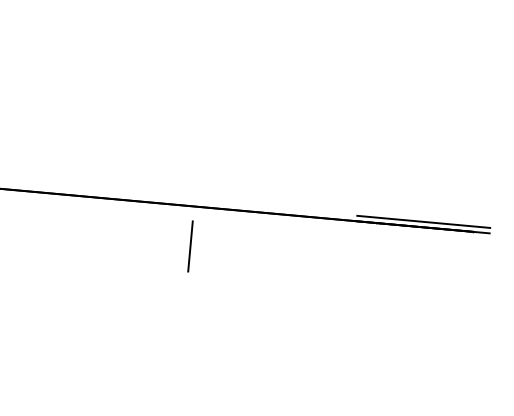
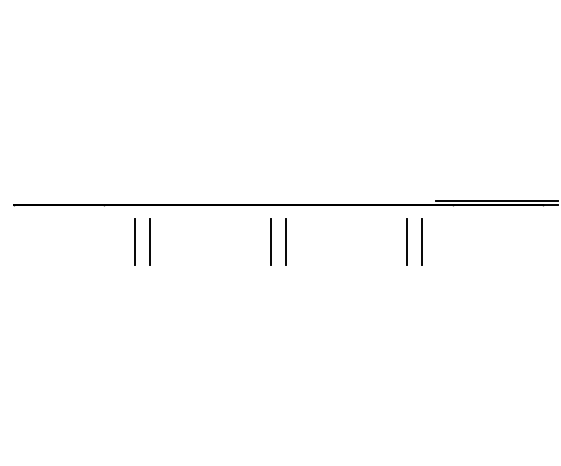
line: (26, 231) -> (134, 242), added
line: (42, 233) -> (149, 242), added
line: (174, 245) -> (271, 242), added
line: (322, 258) -> (407, 242), added
line: (338, 260) -> (422, 242), added

